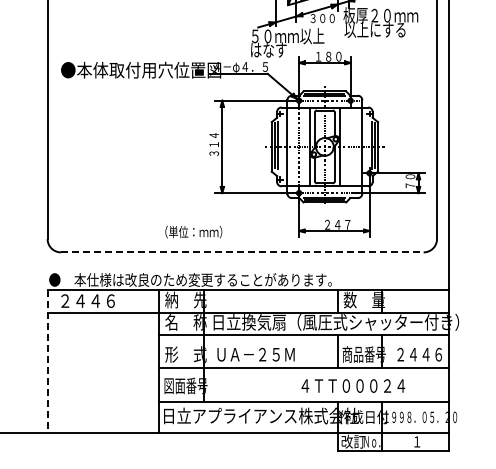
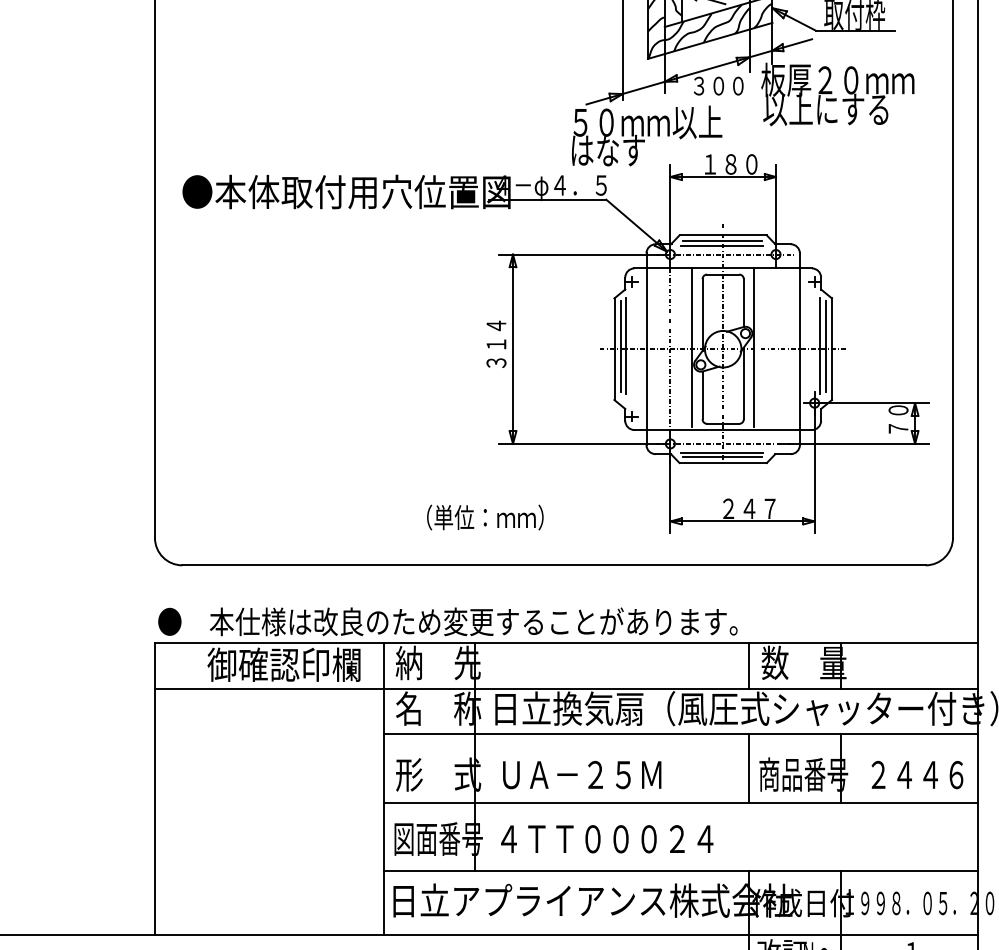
text: (193, 232) -> (484, 518), moved
line: (242, 252) -> (554, 565), dashed -> solid
text: (104, 300) -> (271, 663), ２４４６ -> 御確認印欄
line: (47, 362) -> (154, 790), dashed -> solid
text: (353, 385) -> (607, 838), moved

